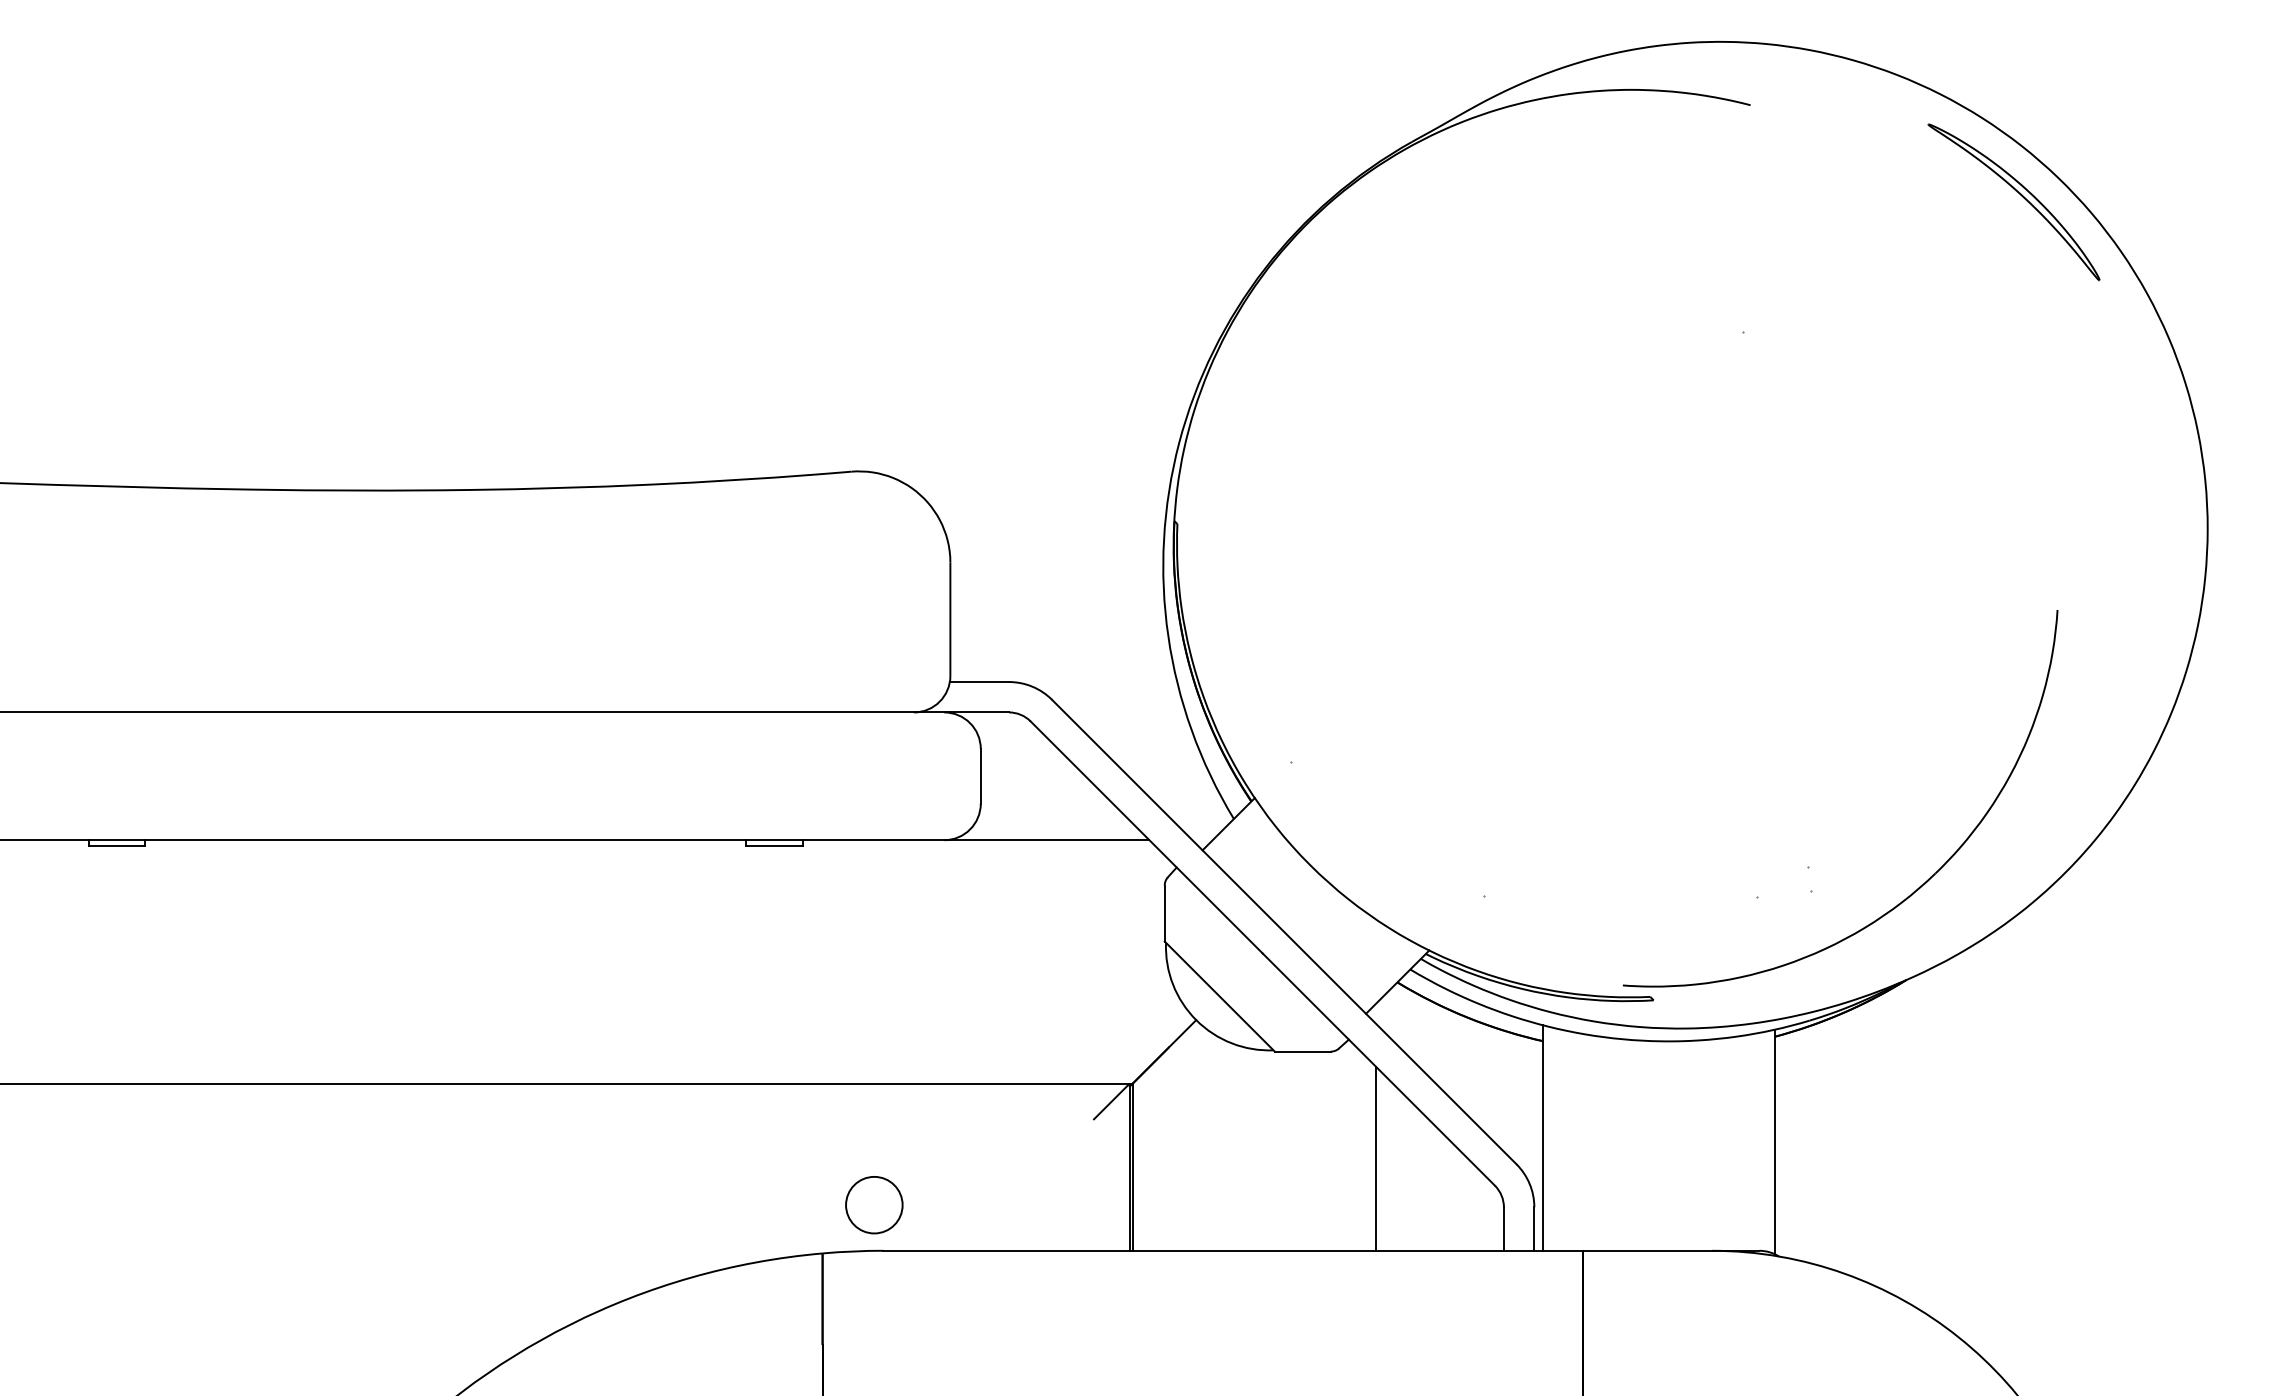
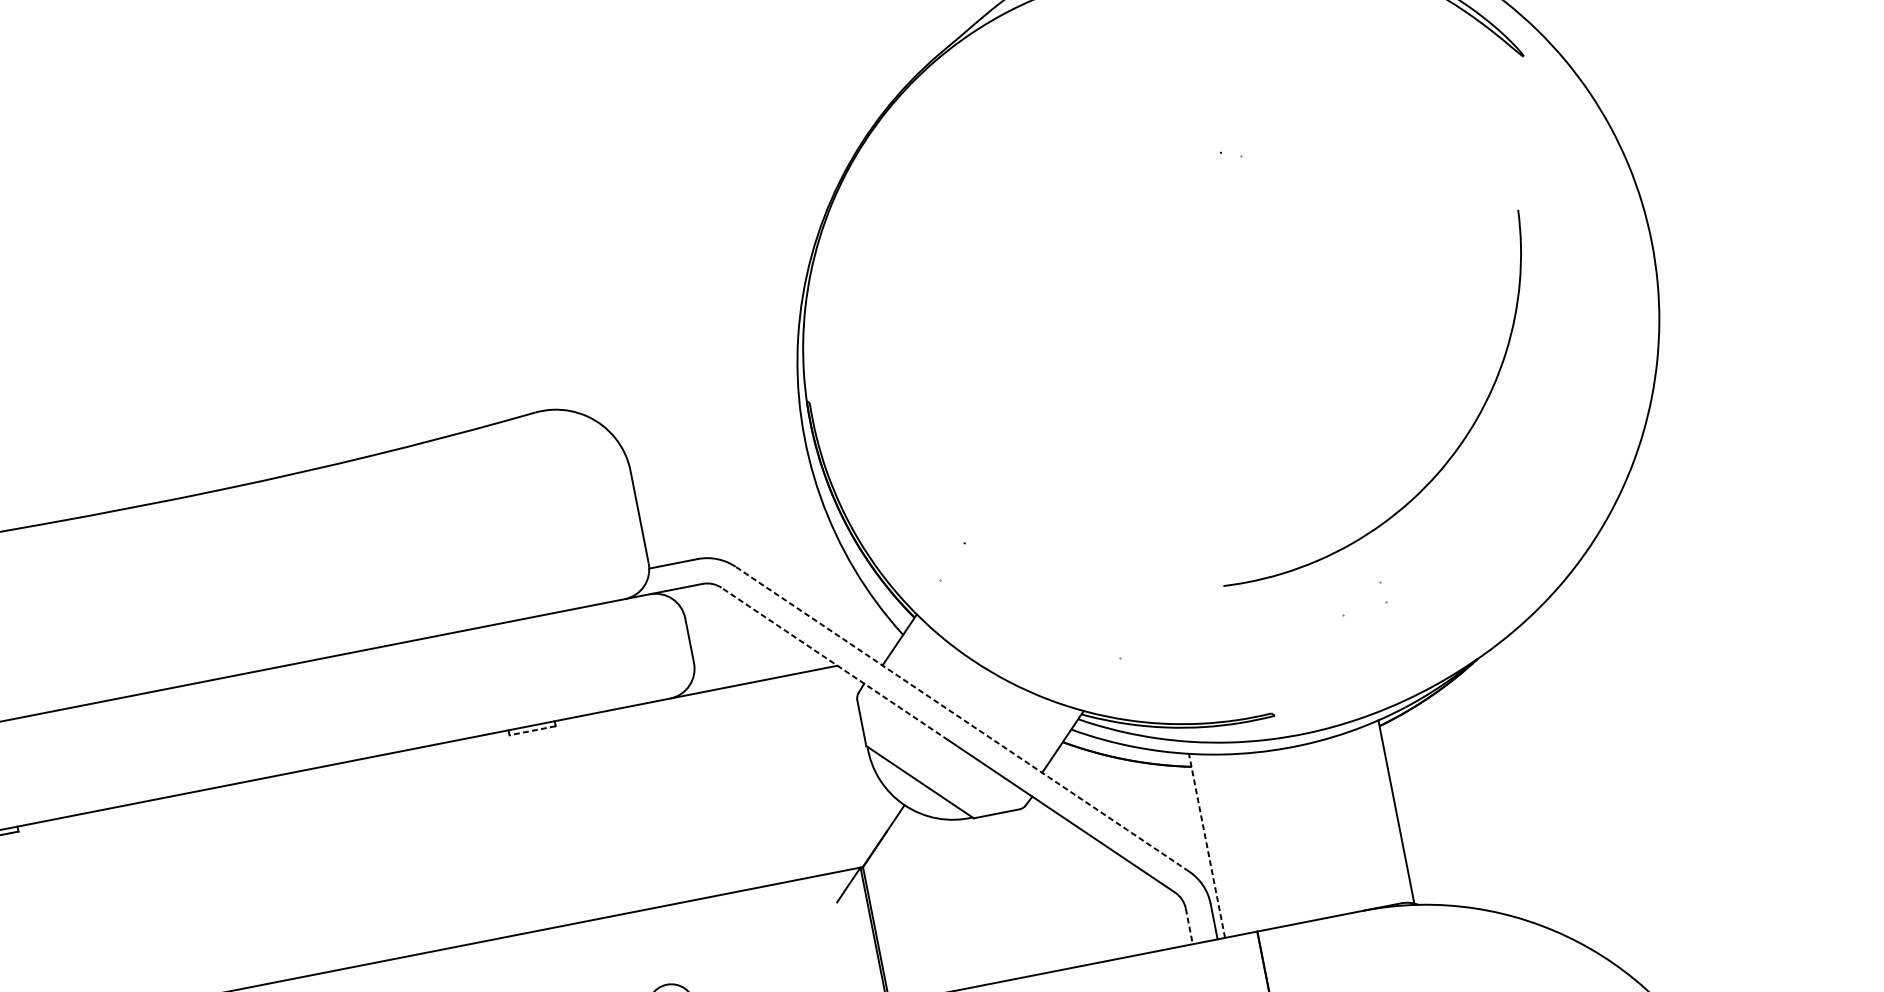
line: (1146, 837) -> (834, 664), solid -> dashed
line: (774, 846) -> (532, 730), solid -> dashed
part: (1920, 885) -> (1450, 456), moved
line: (1283, 931) -> (961, 718), solid -> dashed
line: (1543, 1138) -> (1207, 846), solid -> dashed
line: (1376, 1158) -> (1073, 889), removed
line: (1503, 1229) -> (1189, 926), solid -> dashed

